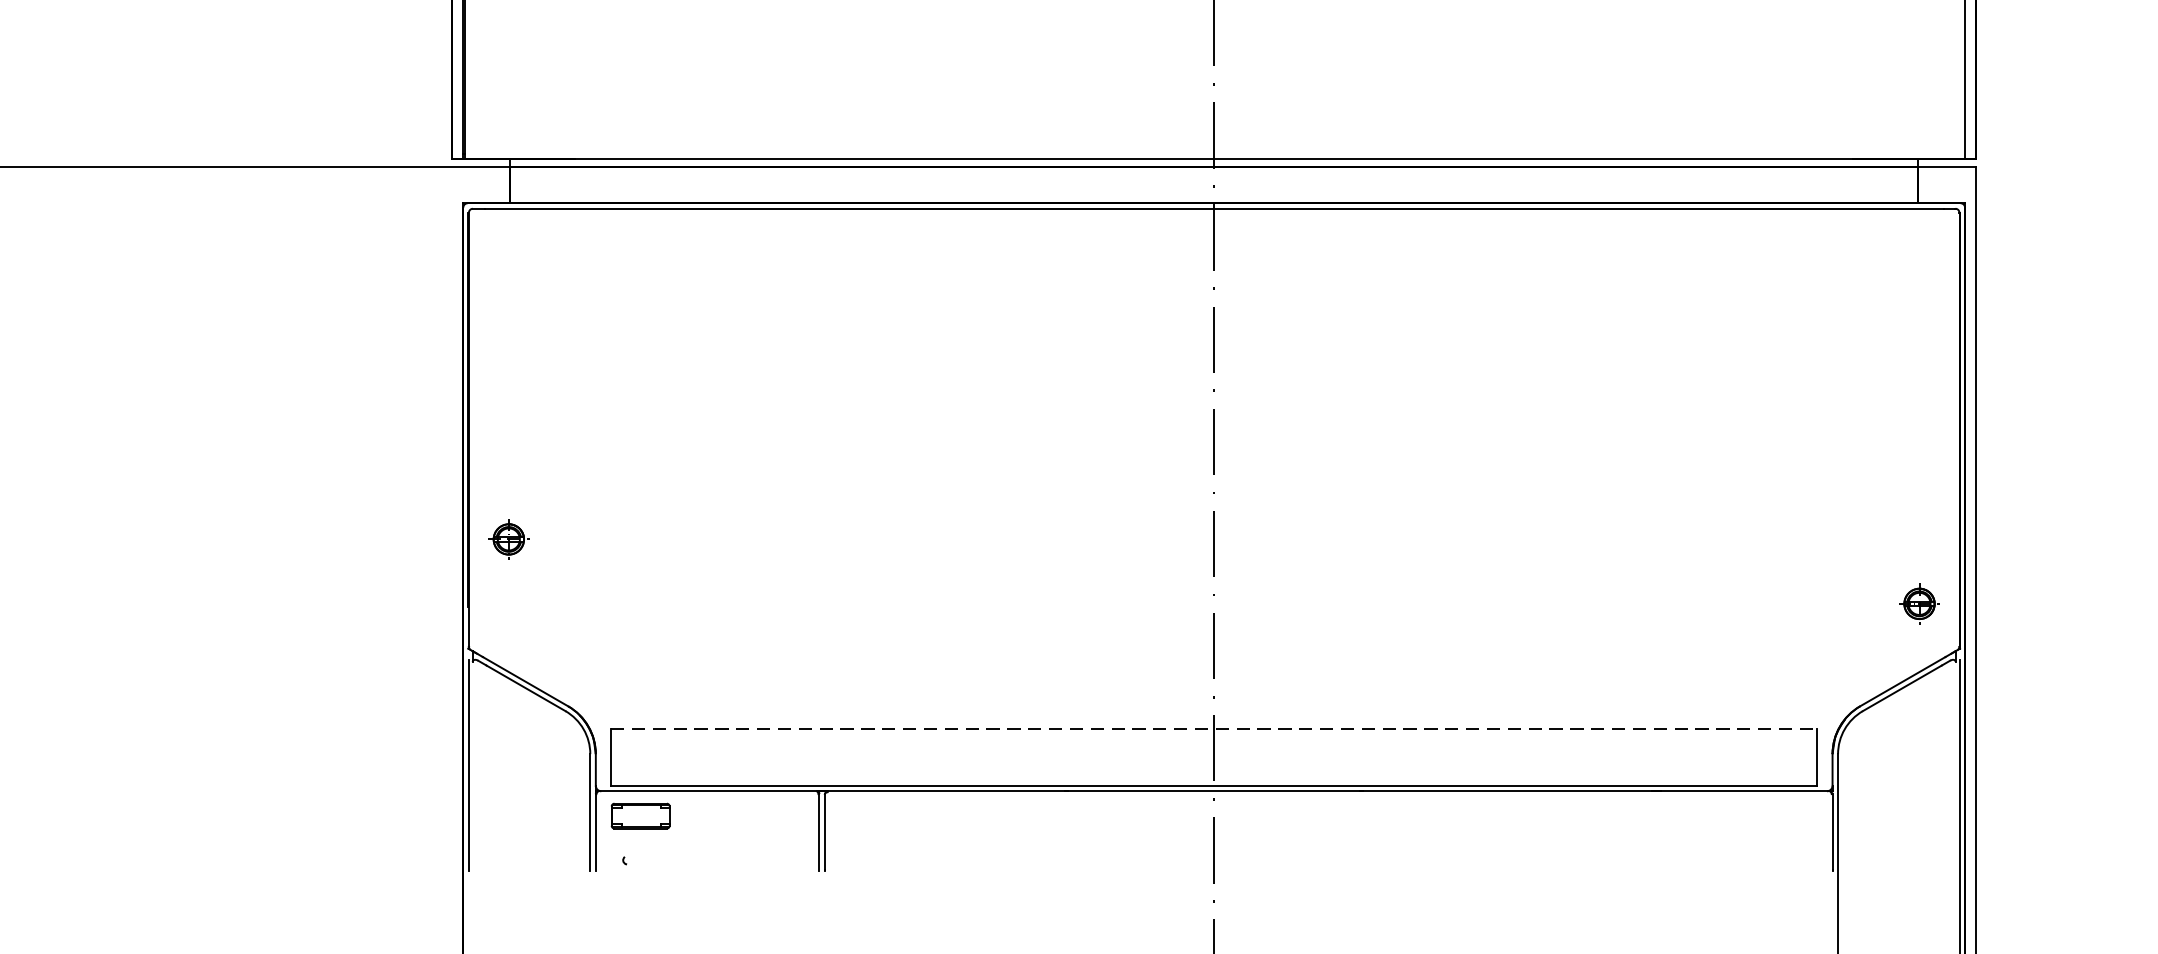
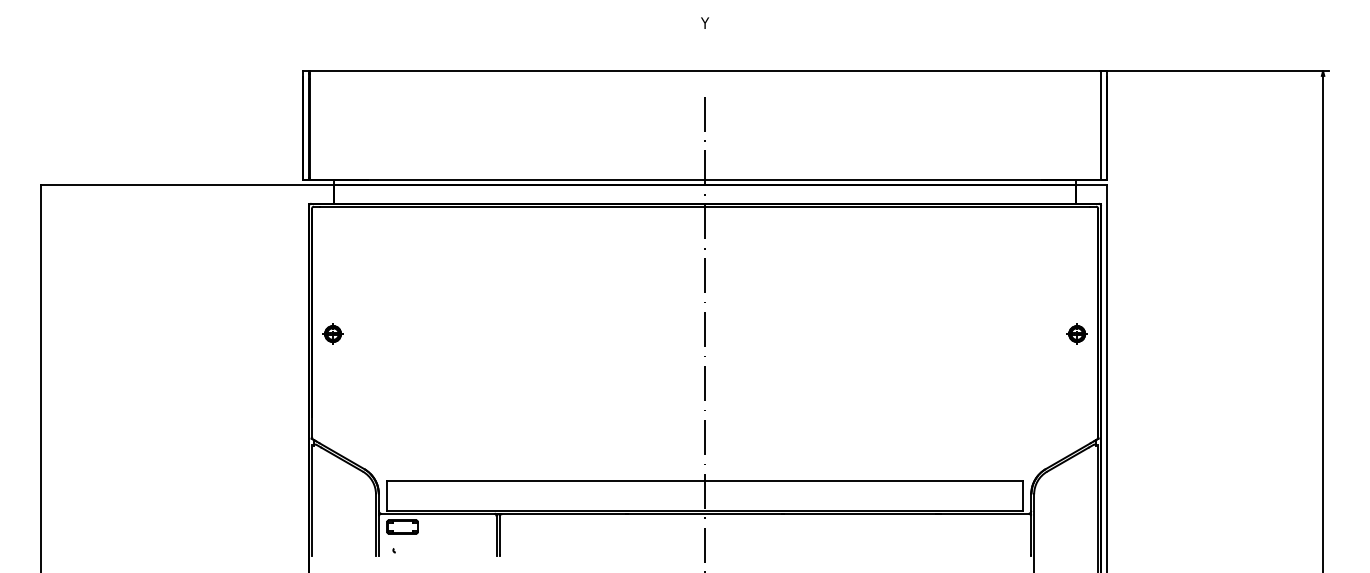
part: (507, 538) -> (332, 333), moved
part: (1918, 602) -> (1076, 333), moved
line: (1214, 729) -> (705, 481), dashed -> solid

